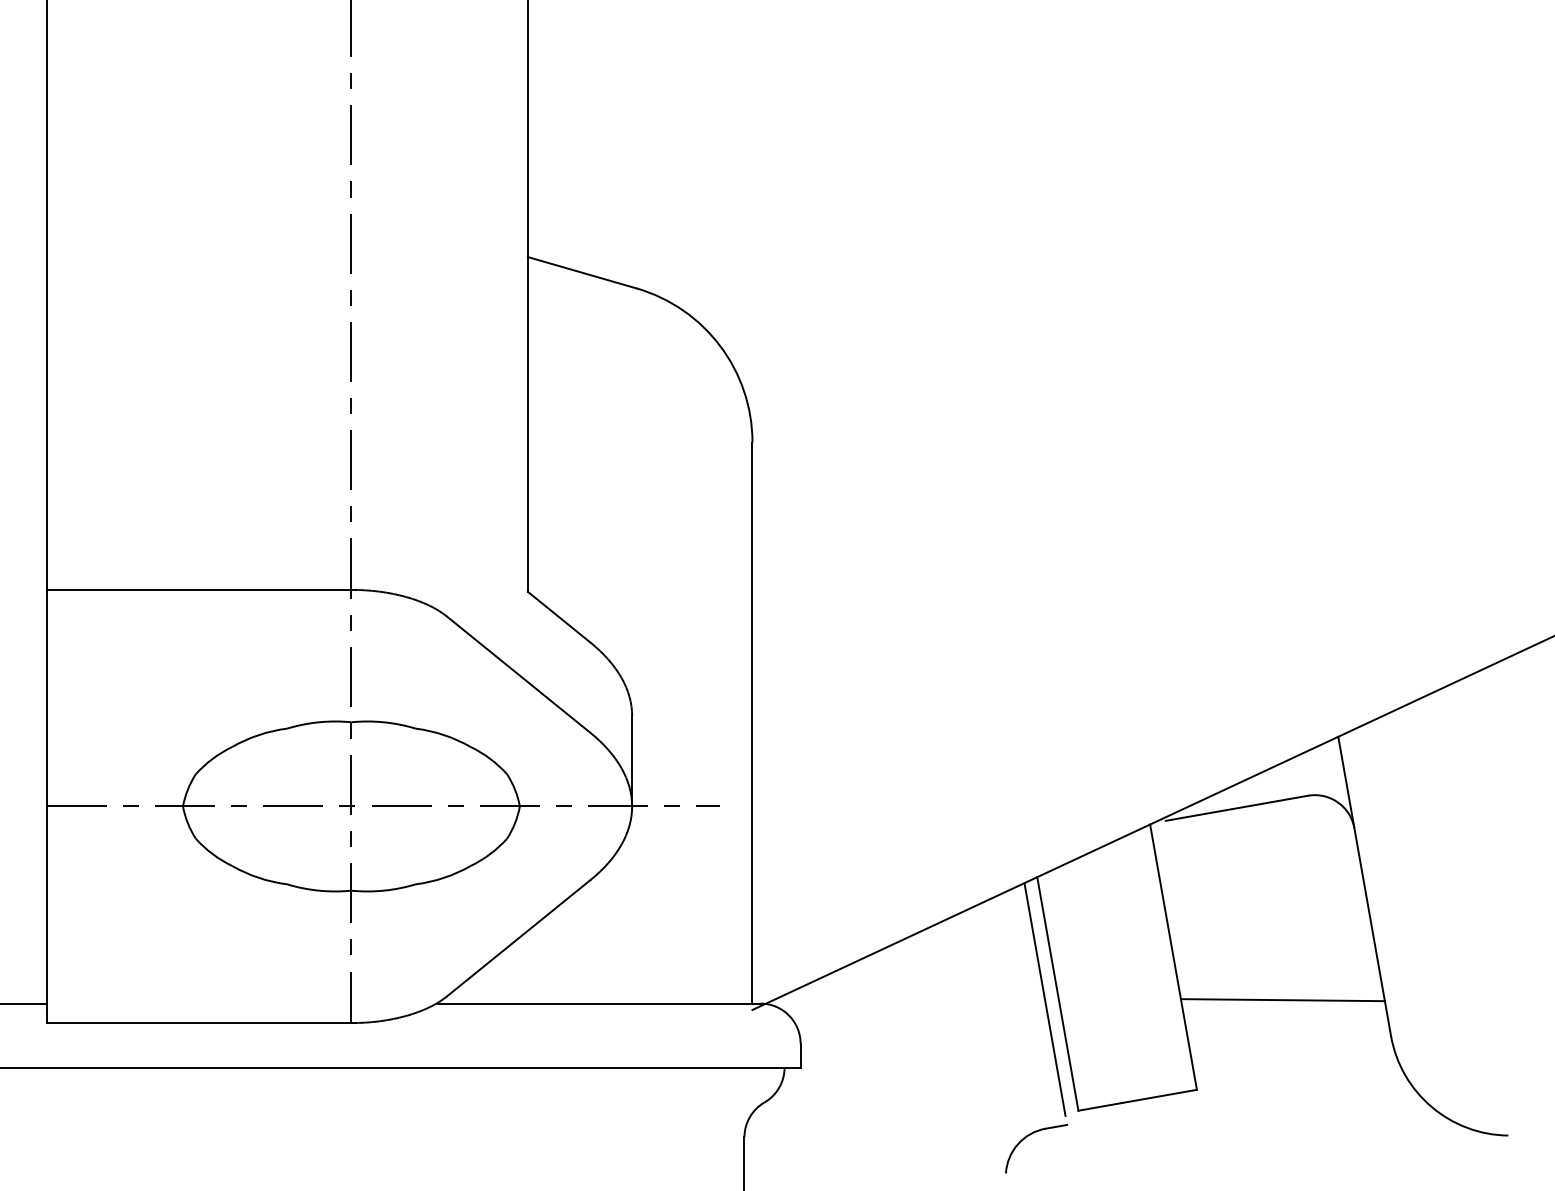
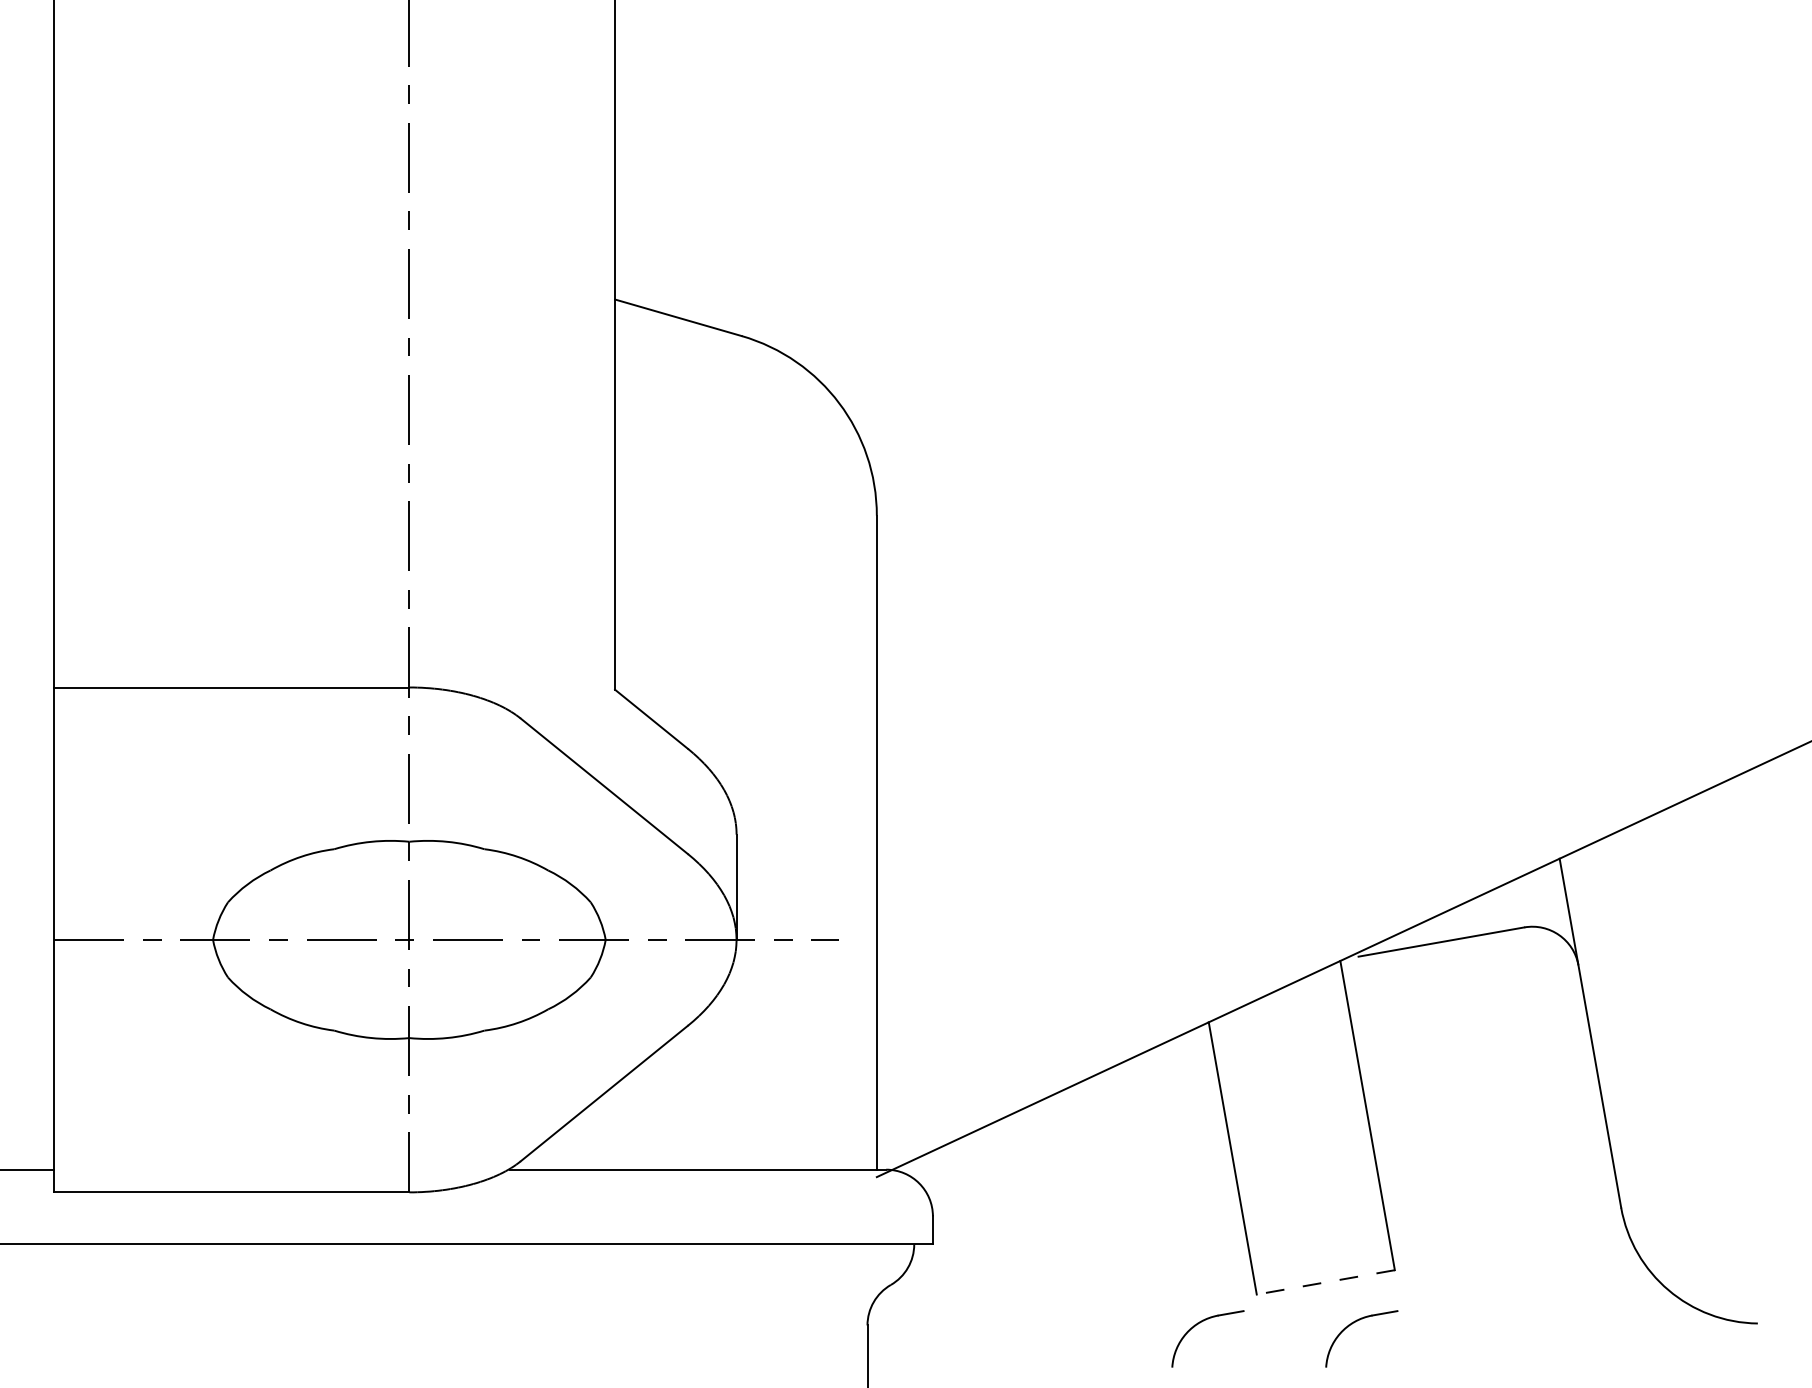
line: (1044, 999) -> (1217, 1164), removed
line: (1282, 1000) -> (1494, 1166), removed
line: (1137, 1100) -> (1325, 1282), solid -> dashed
part: (1159, 1137) -> (1351, 1325), added

